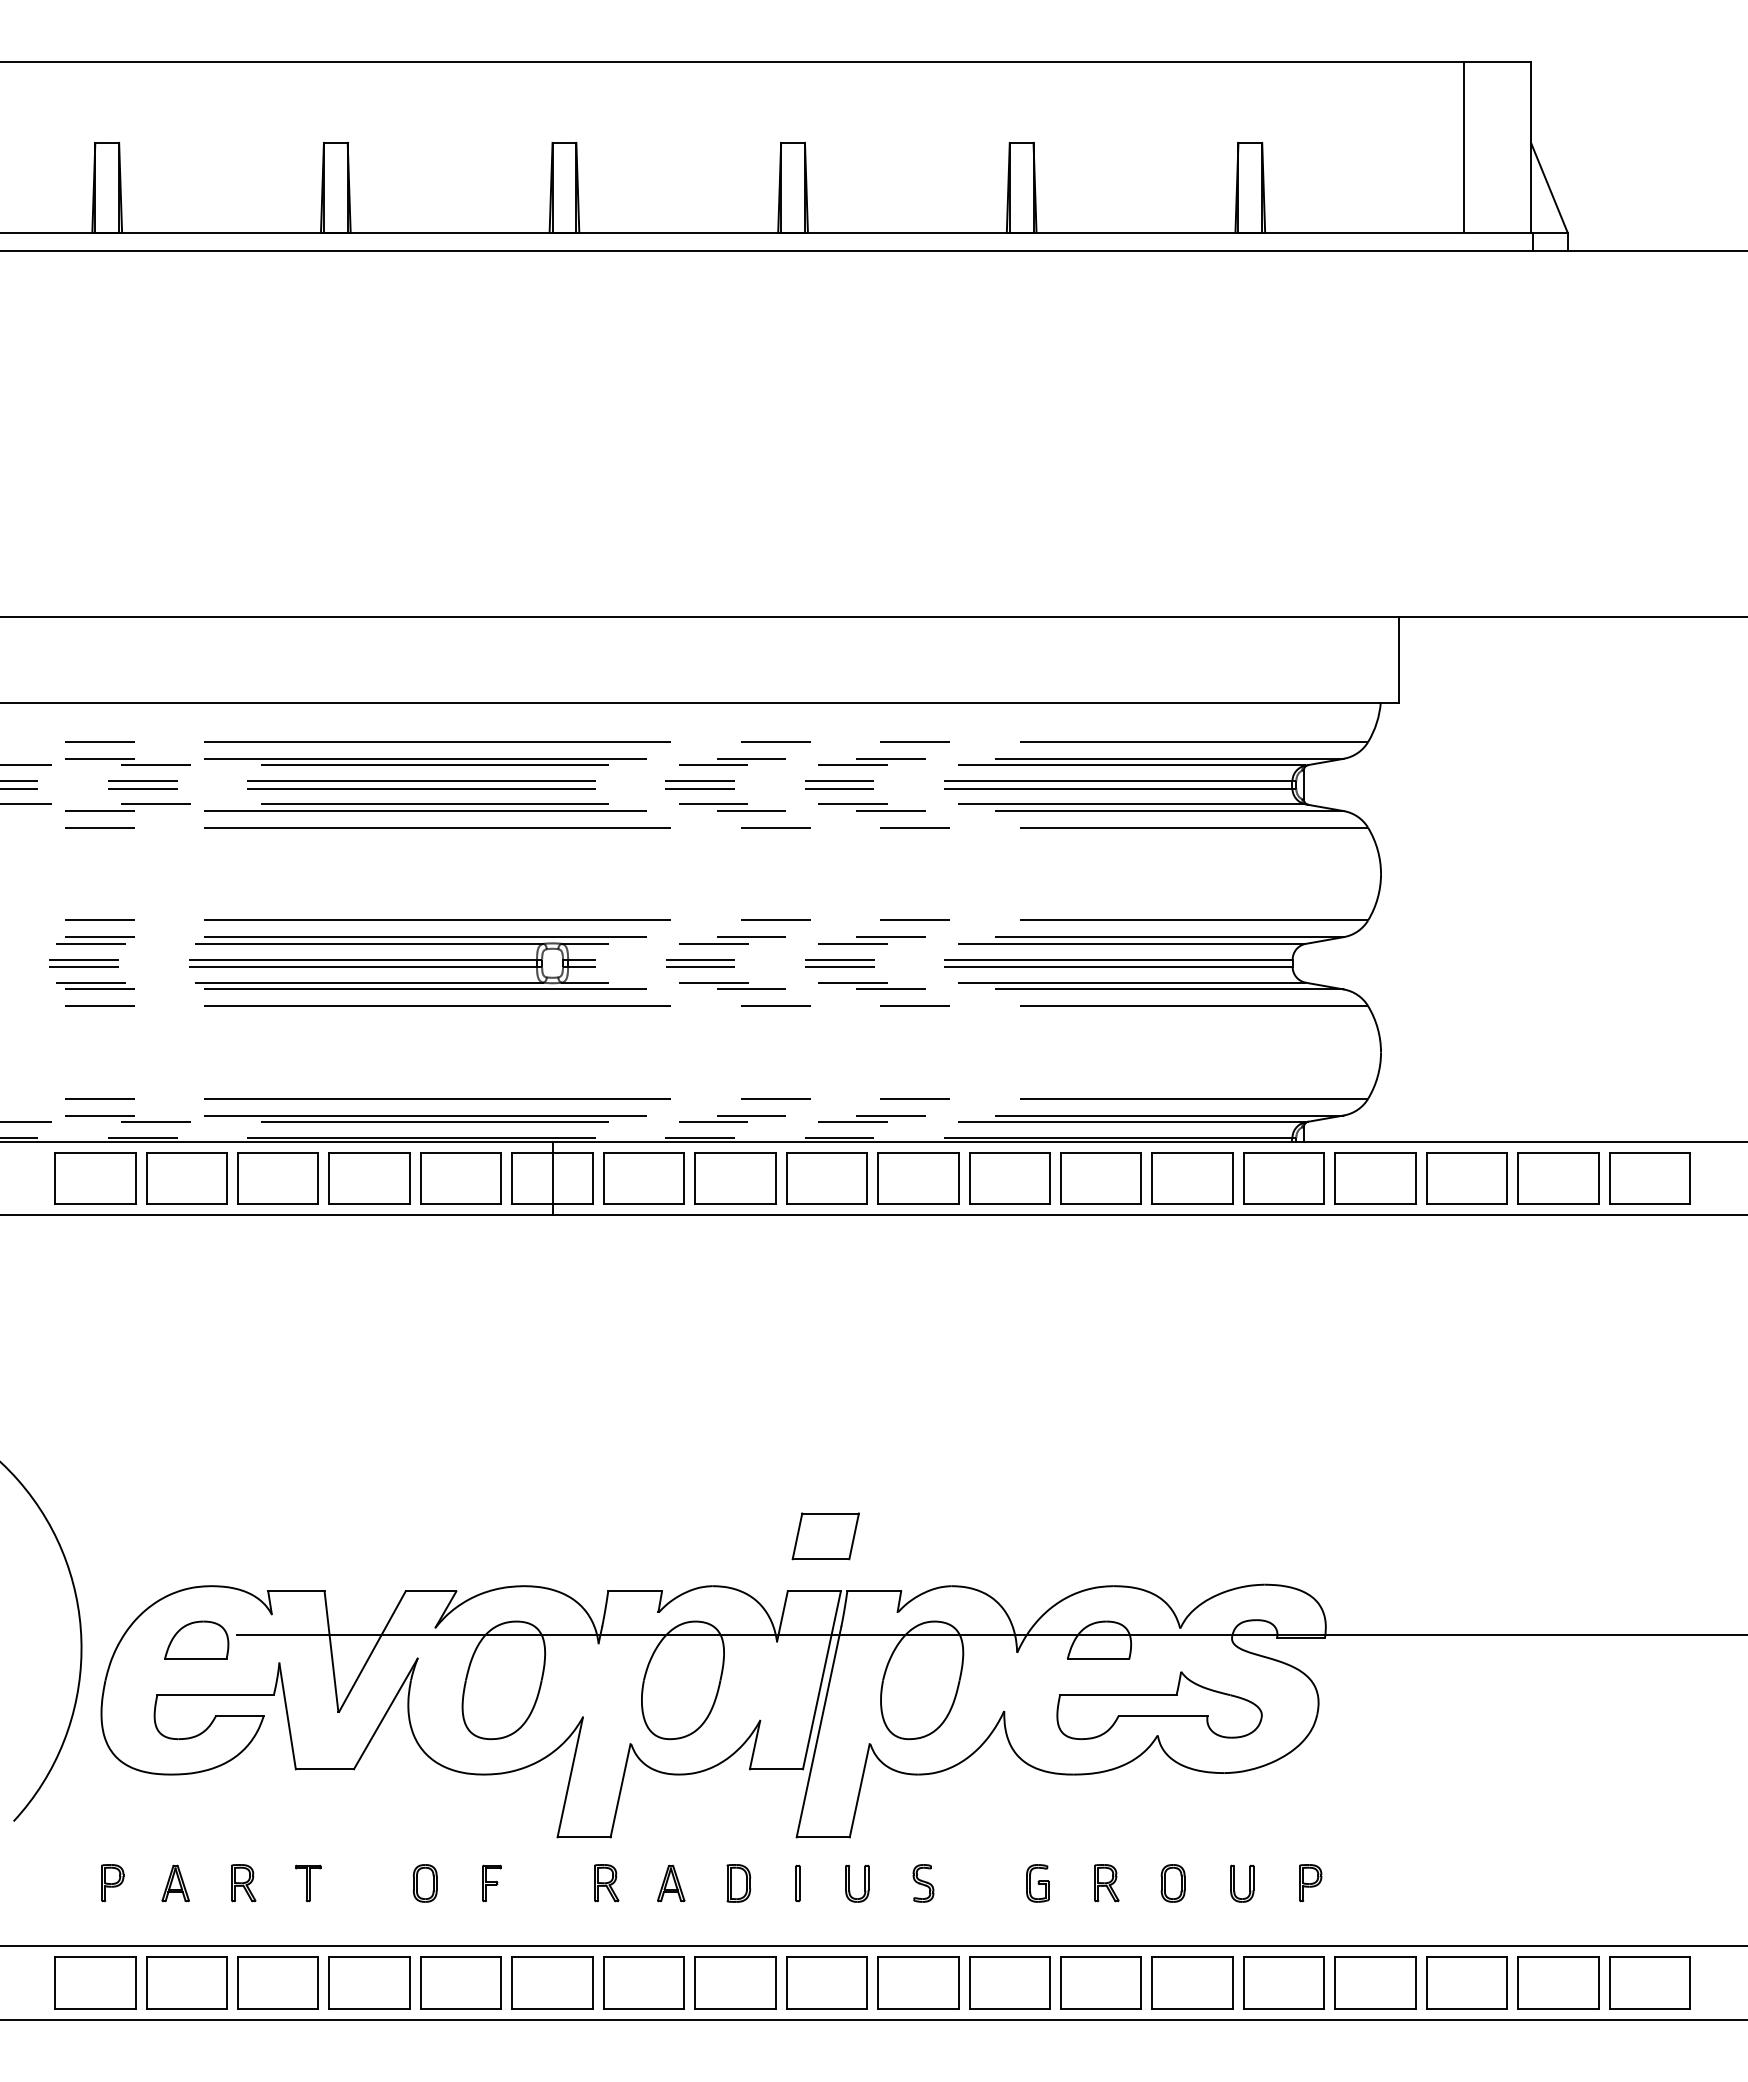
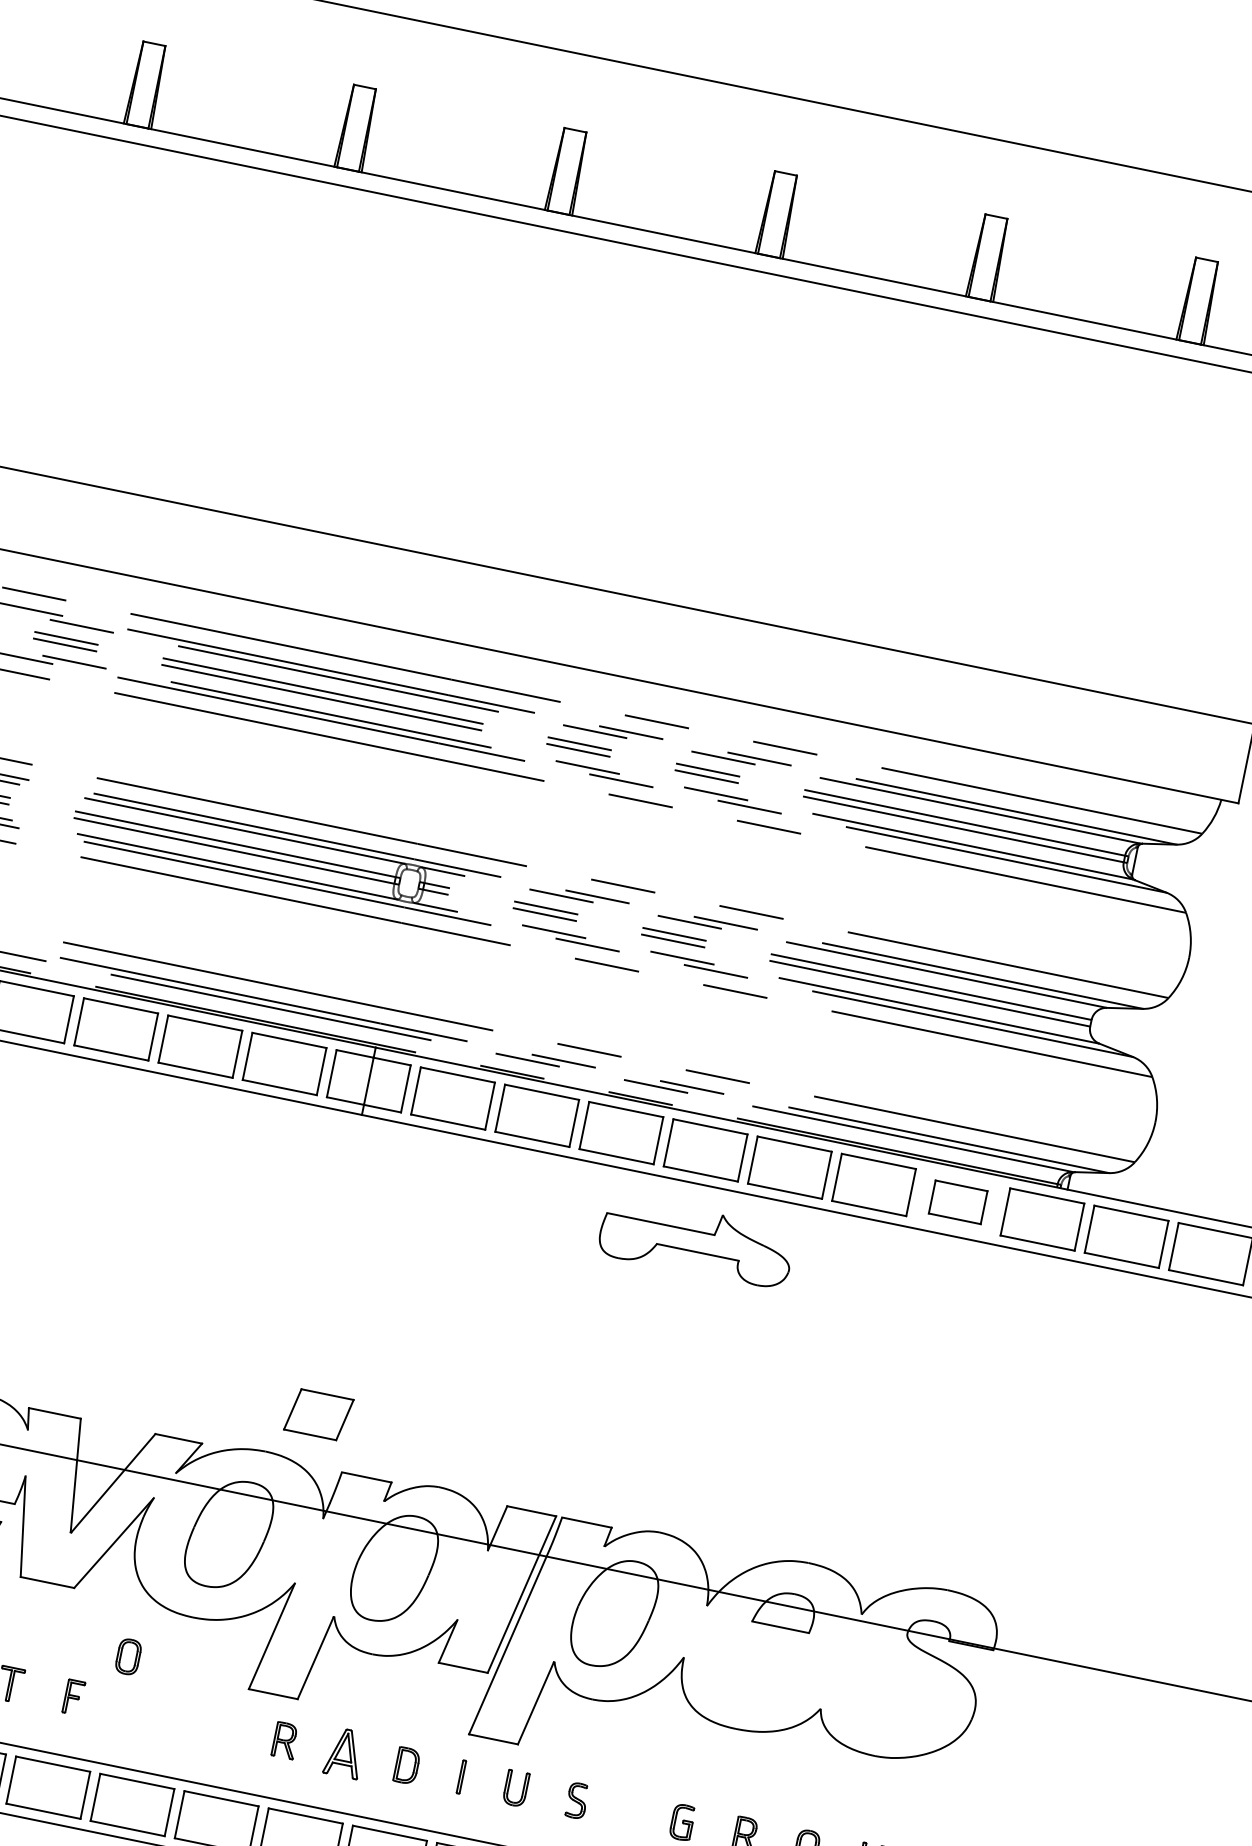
part: (1192, 1178) -> (958, 1202), size x0.7
part: (825, 1536) -> (318, 1414), moved
part: (1159, 1705) -> (696, 1241), moved
part: (424, 1883) -> (127, 1656), moved
part: (491, 1883) -> (73, 1697), moved
part: (671, 1883) -> (345, 1753), size x1.4

